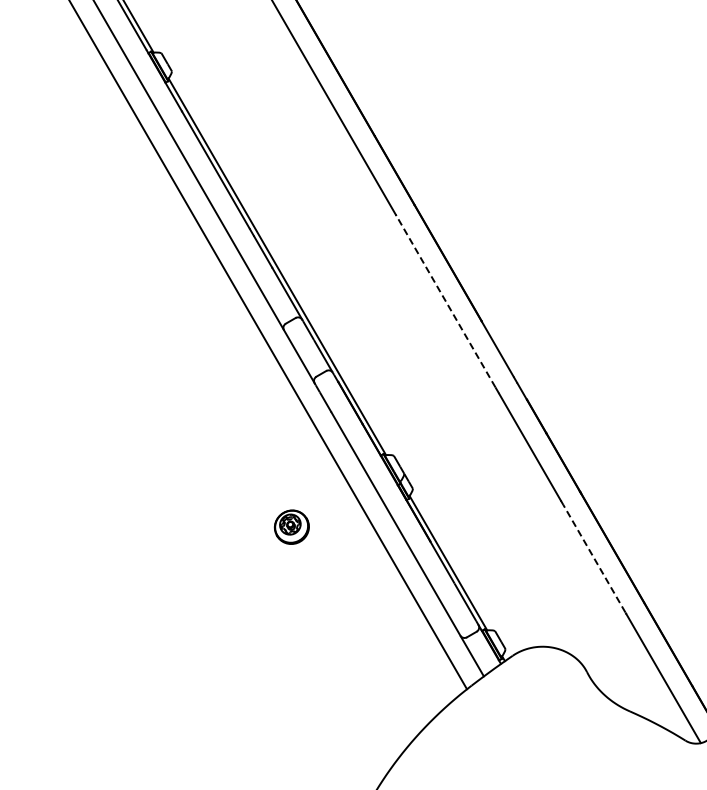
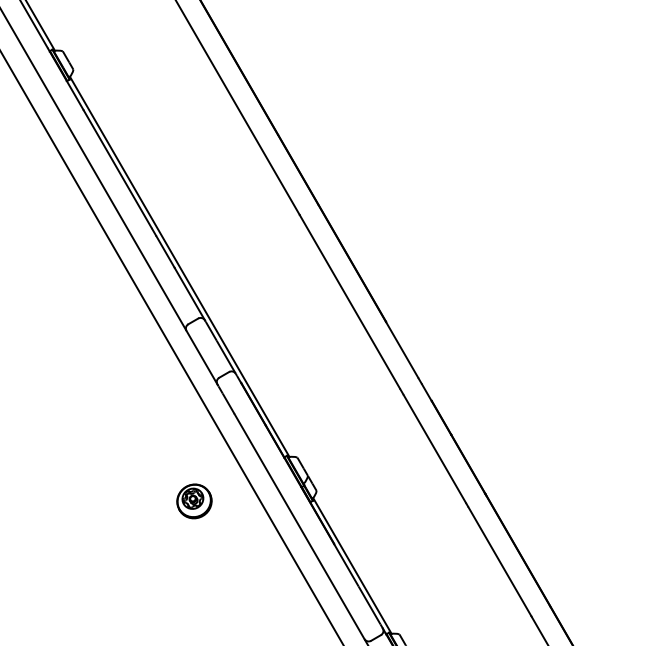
line: (446, 301) -> (350, 301), dashed -> solid
part: (291, 526) -> (194, 500), moved
line: (594, 558) -> (499, 561), dashed -> solid

